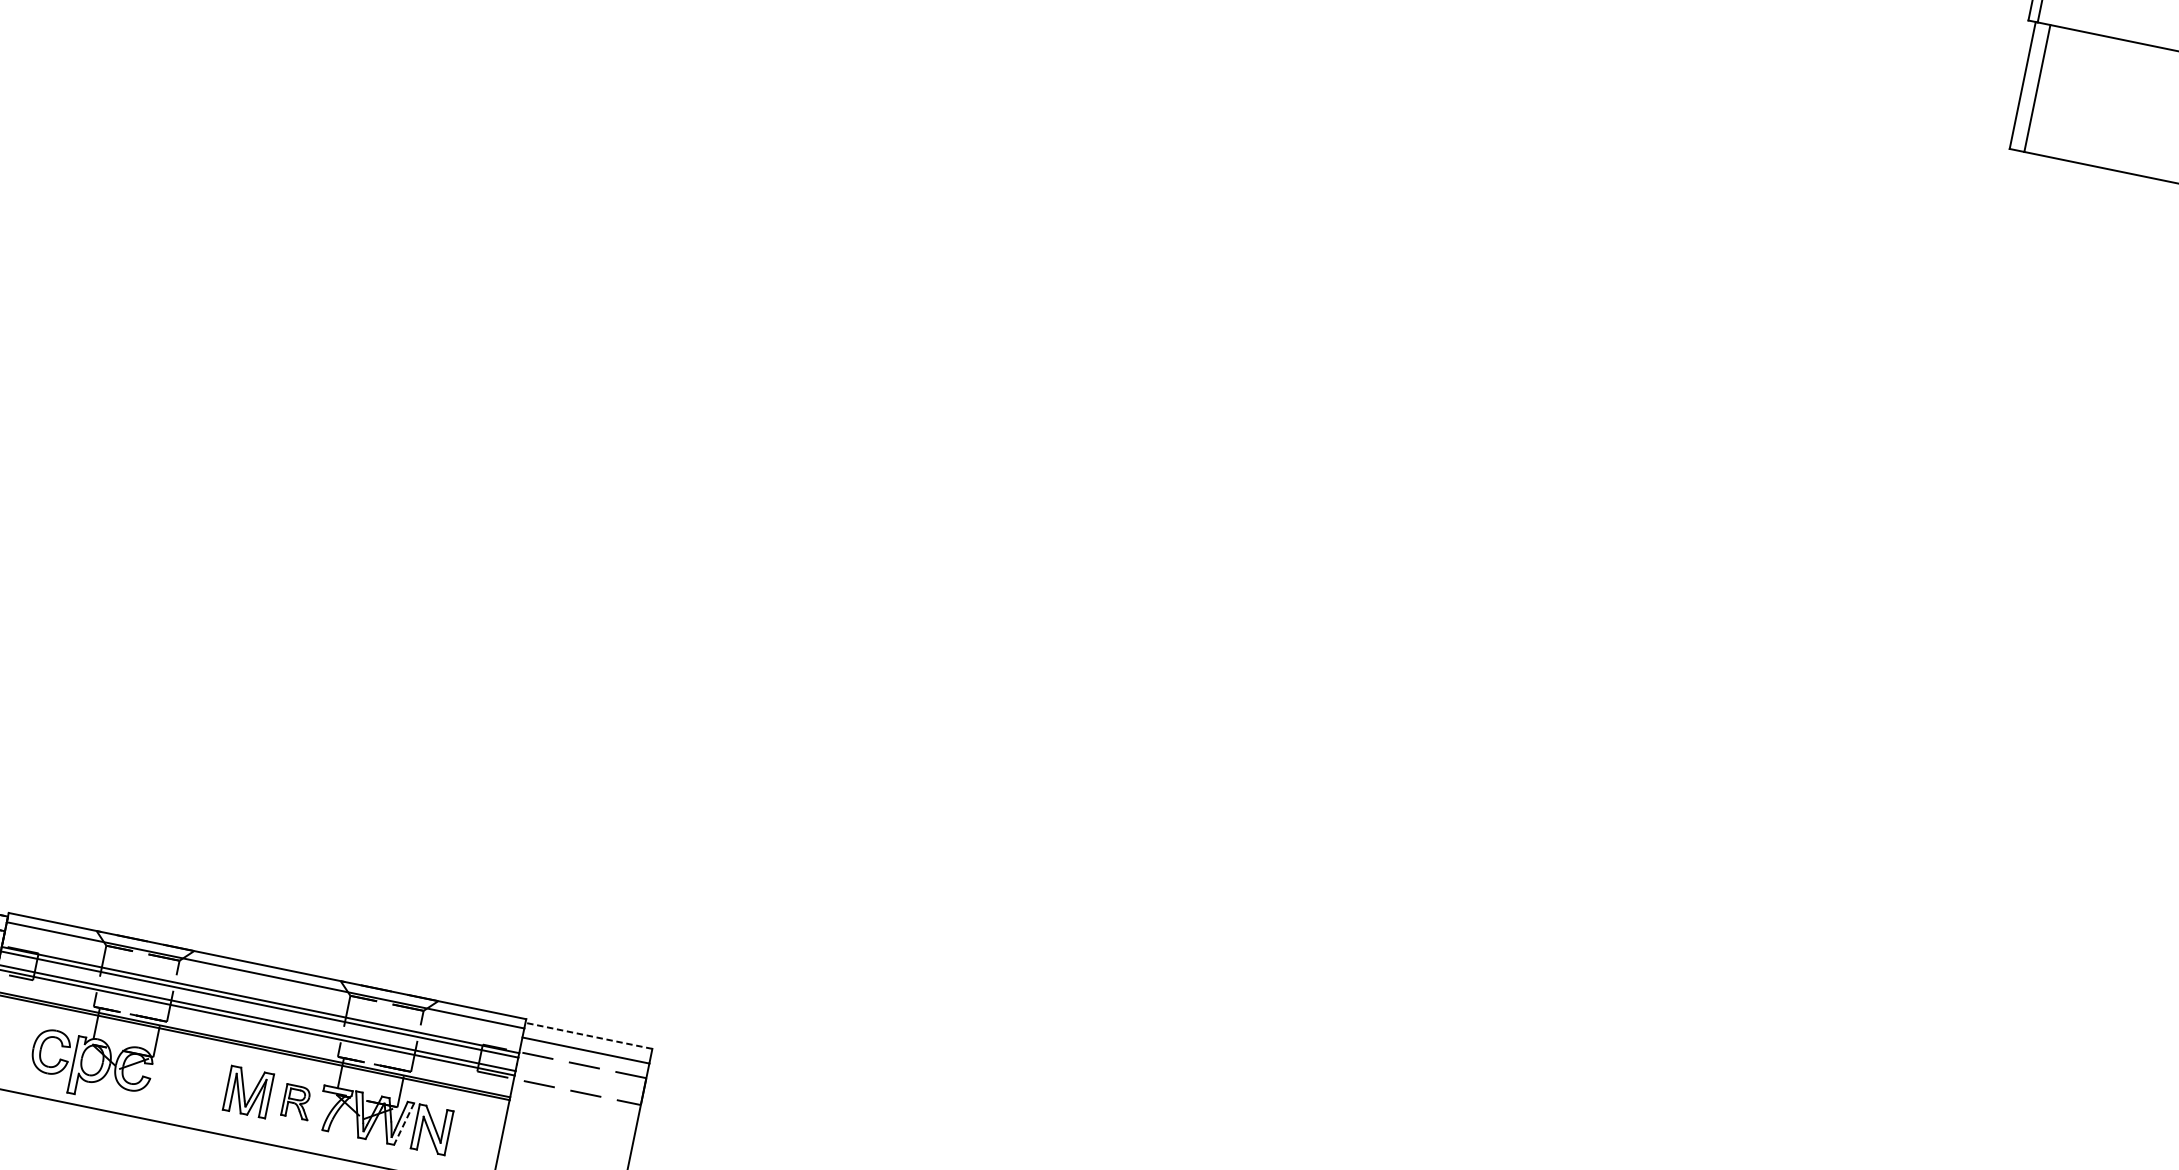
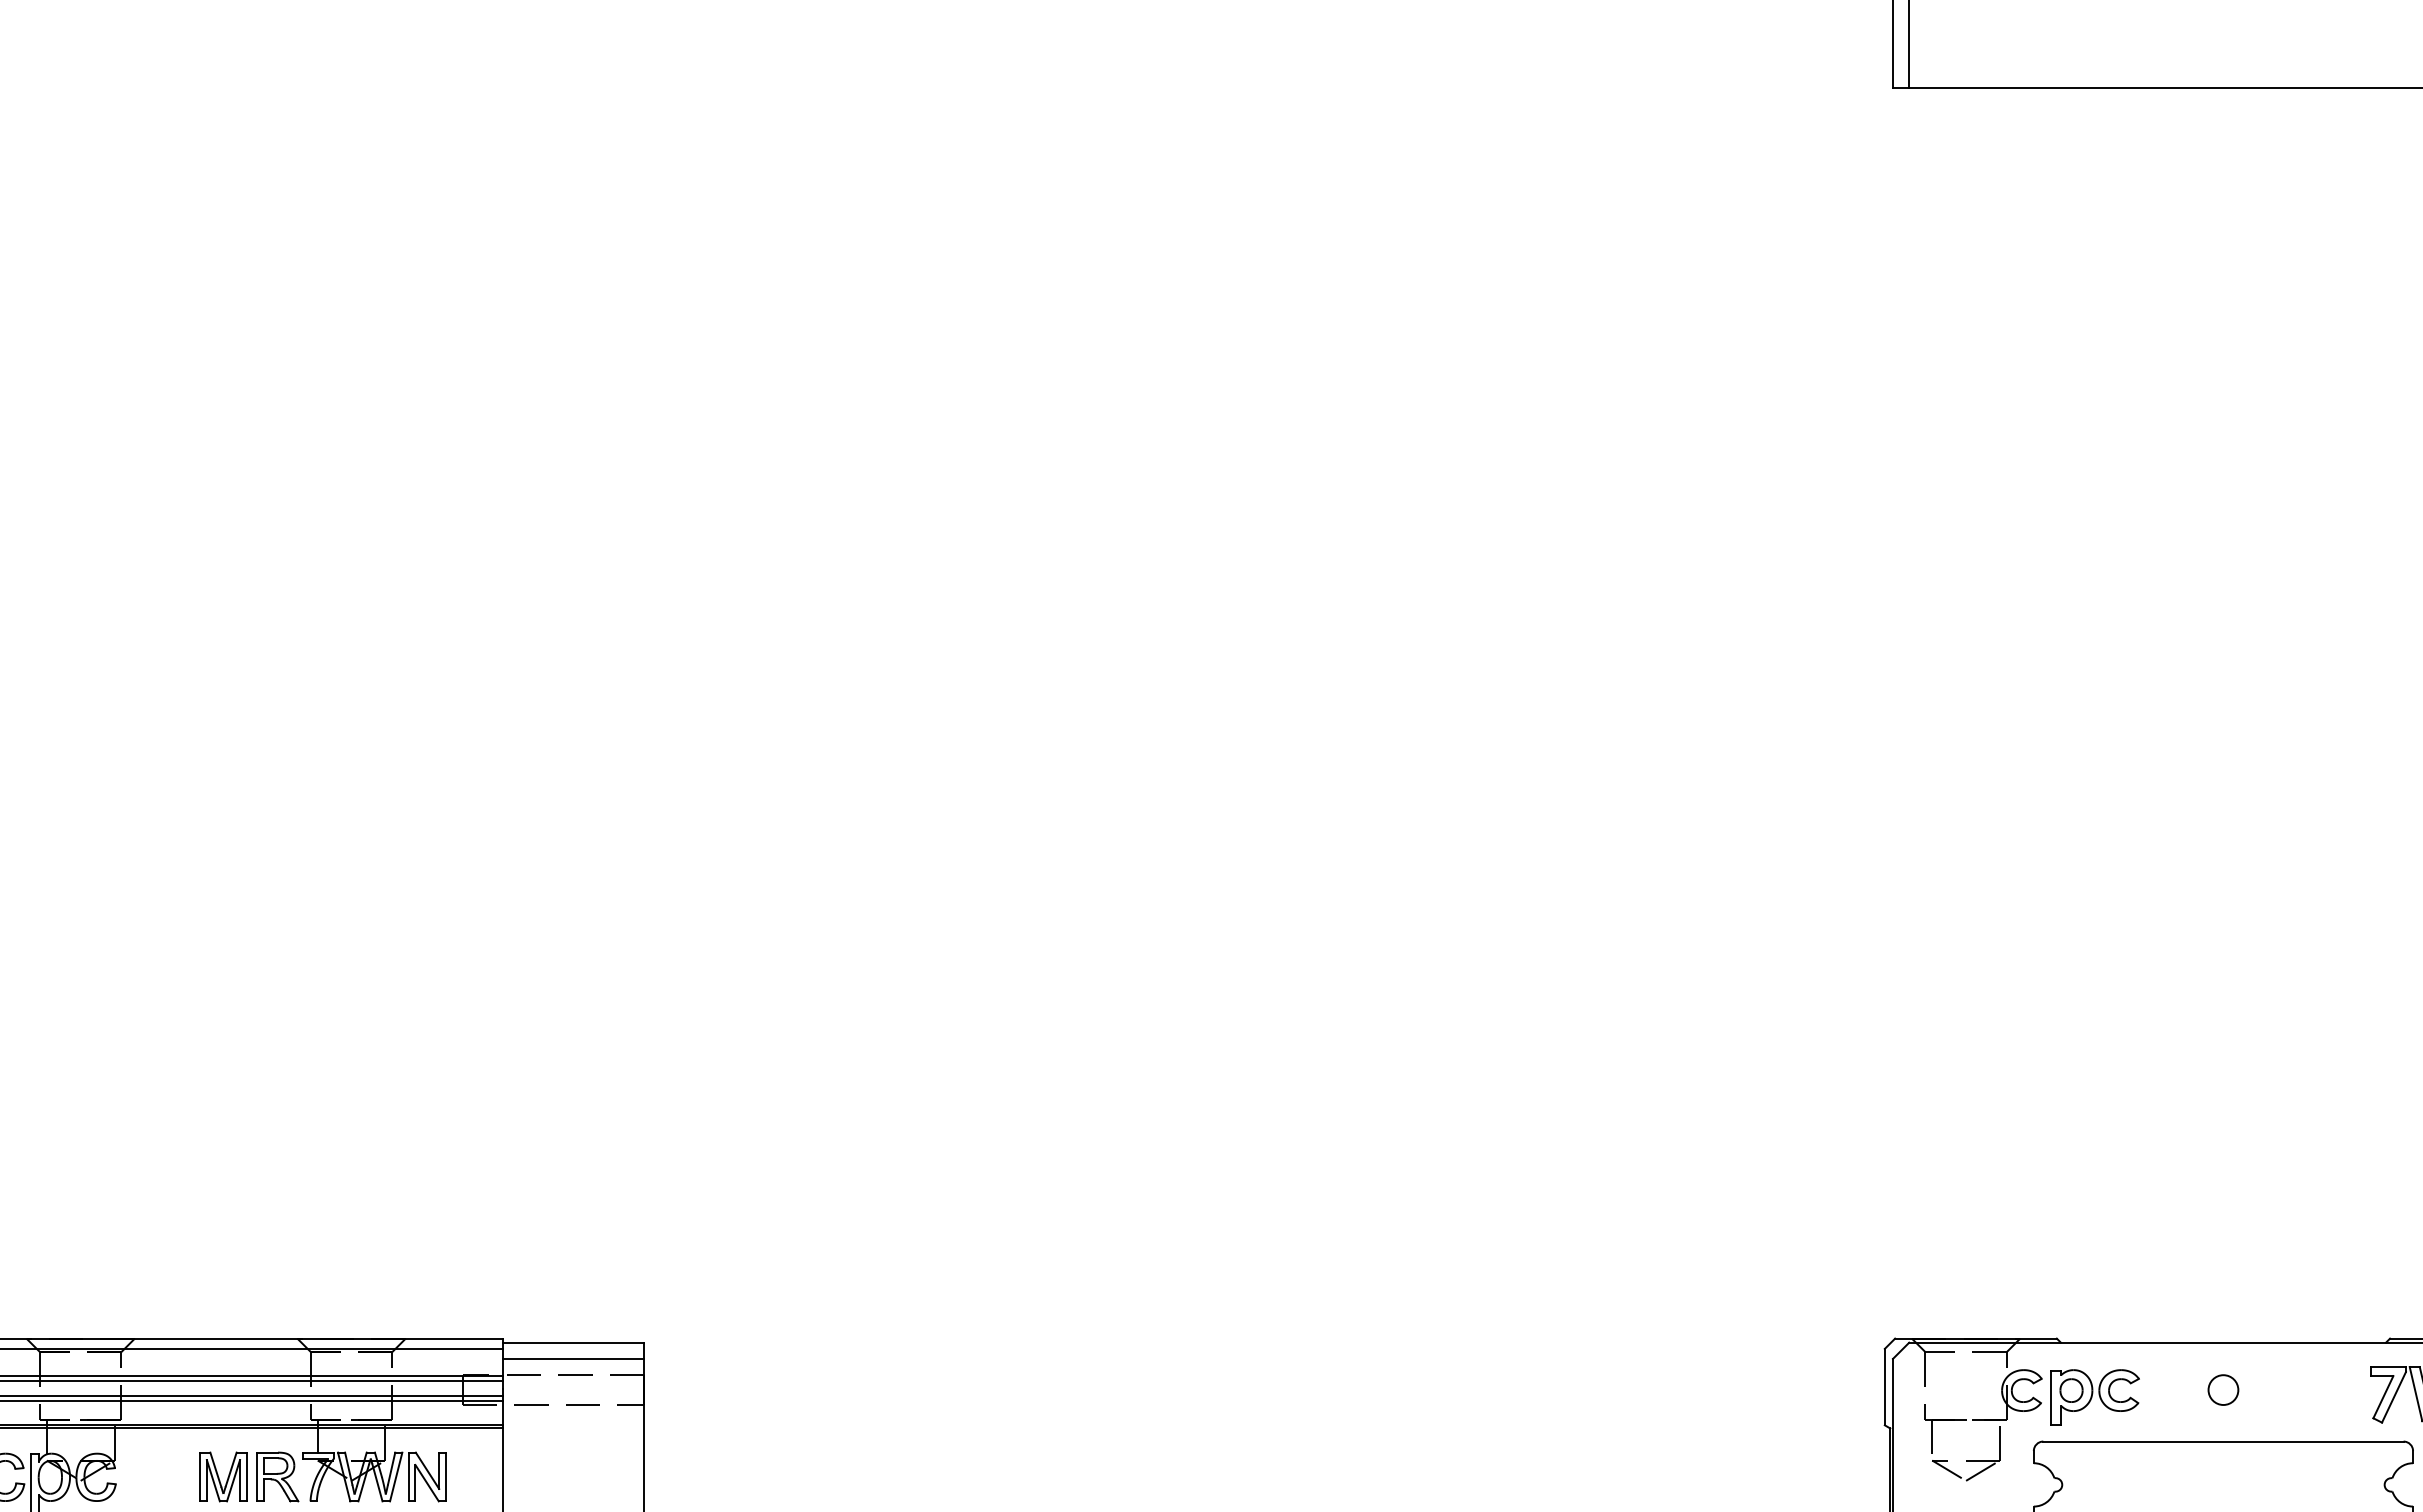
line: (588, 1035) -> (573, 1342), dashed -> solid
part: (297, 1101) -> (277, 1476), size x1.43
line: (404, 1124) -> (396, 1477), dashed -> solid

